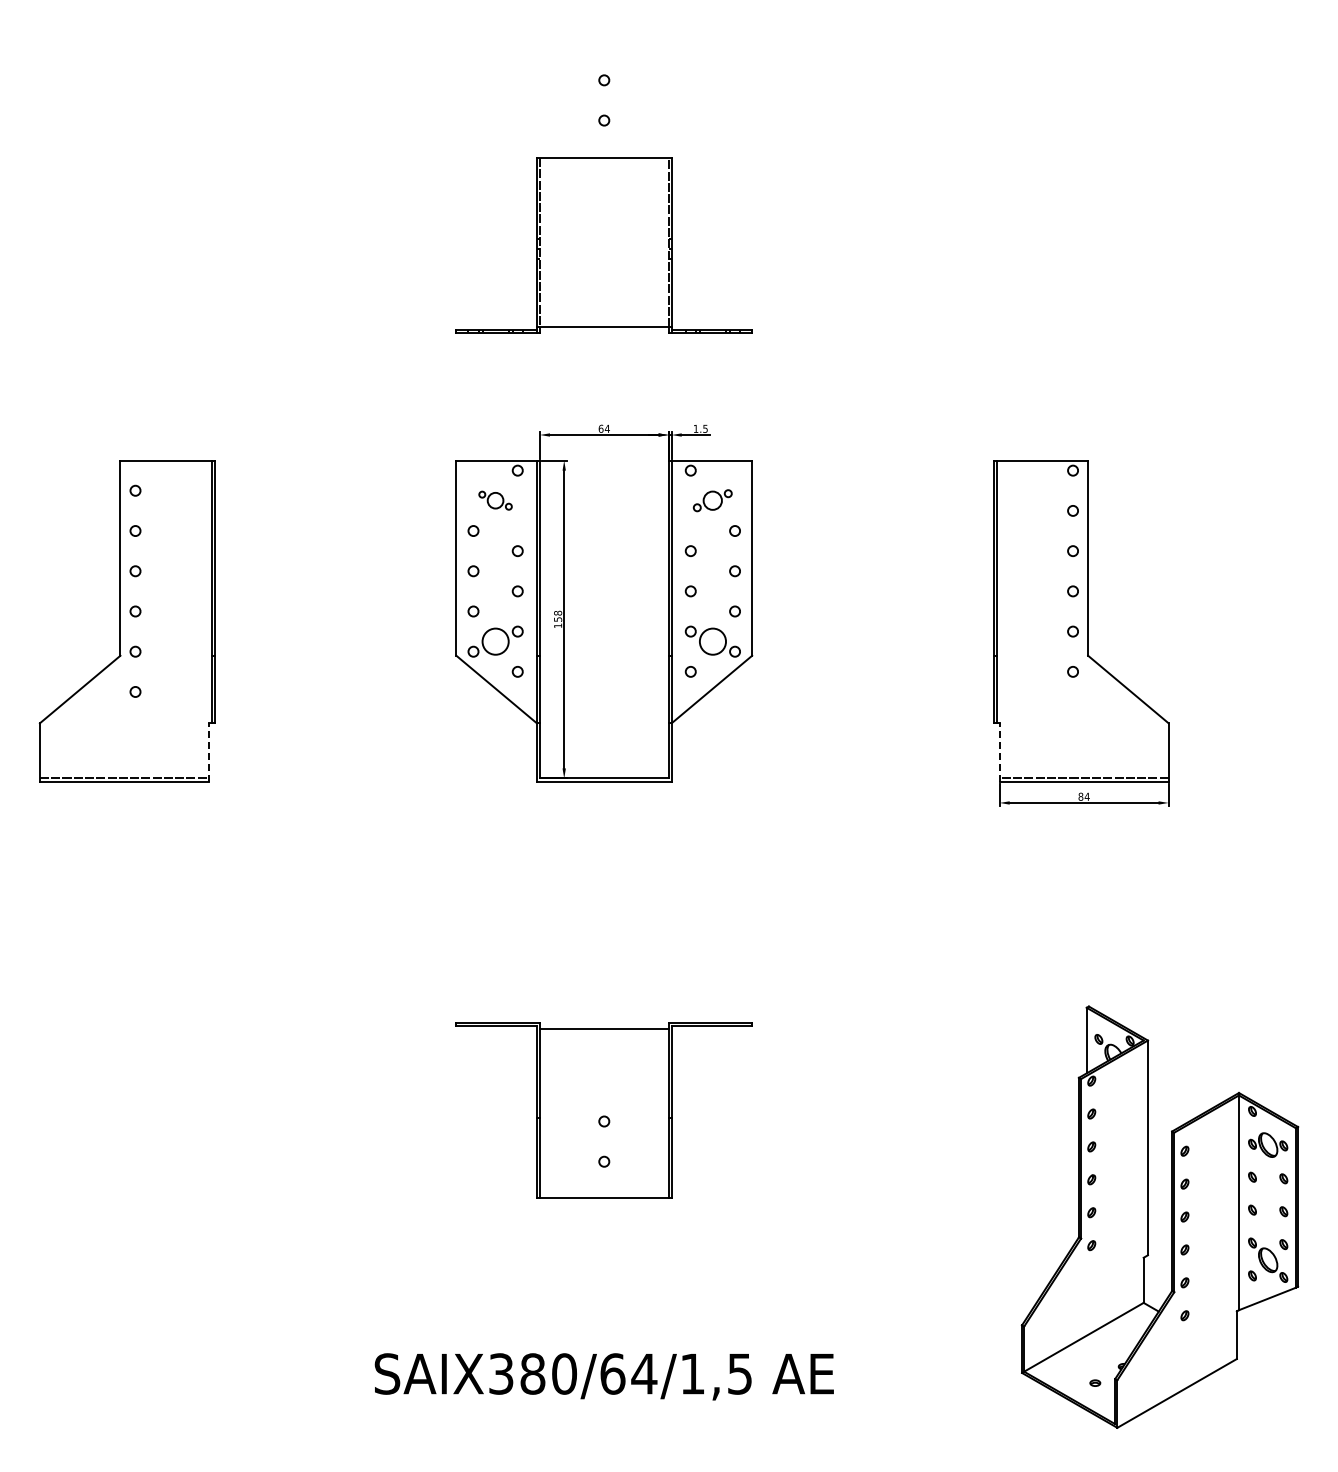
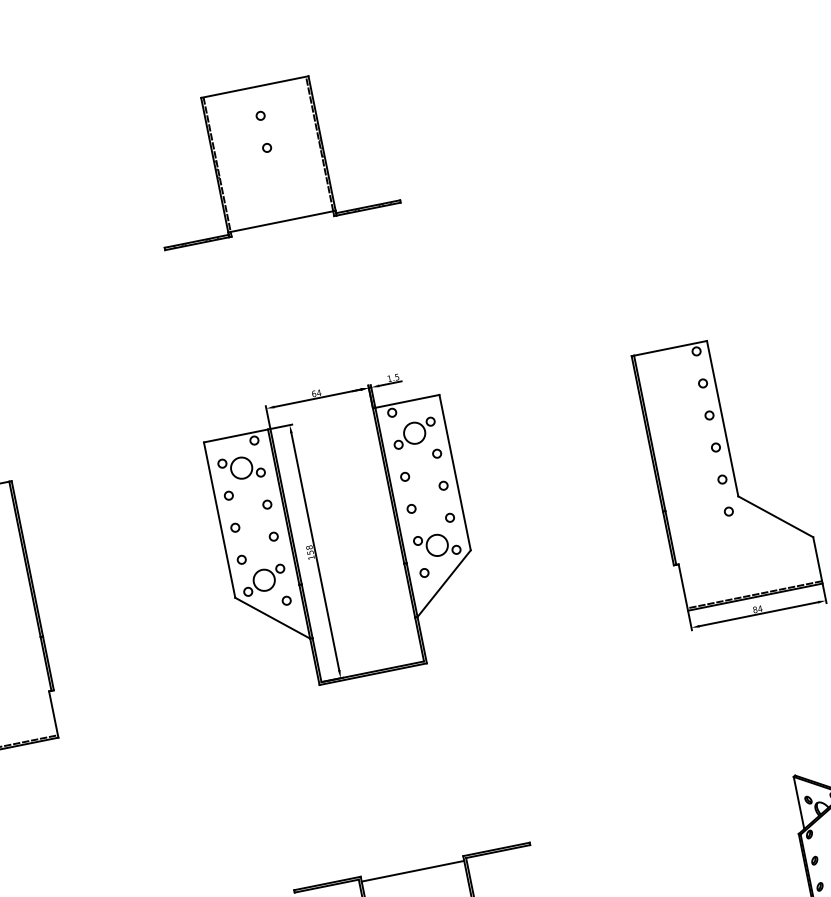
part: (603, 245) -> (268, 156), moved
part: (495, 500) -> (241, 467), size x1.67
part: (712, 500) -> (414, 433), size x1.43
line: (208, 751) -> (53, 713), dashed -> solid
line: (999, 751) -> (683, 586), dashed -> solid

